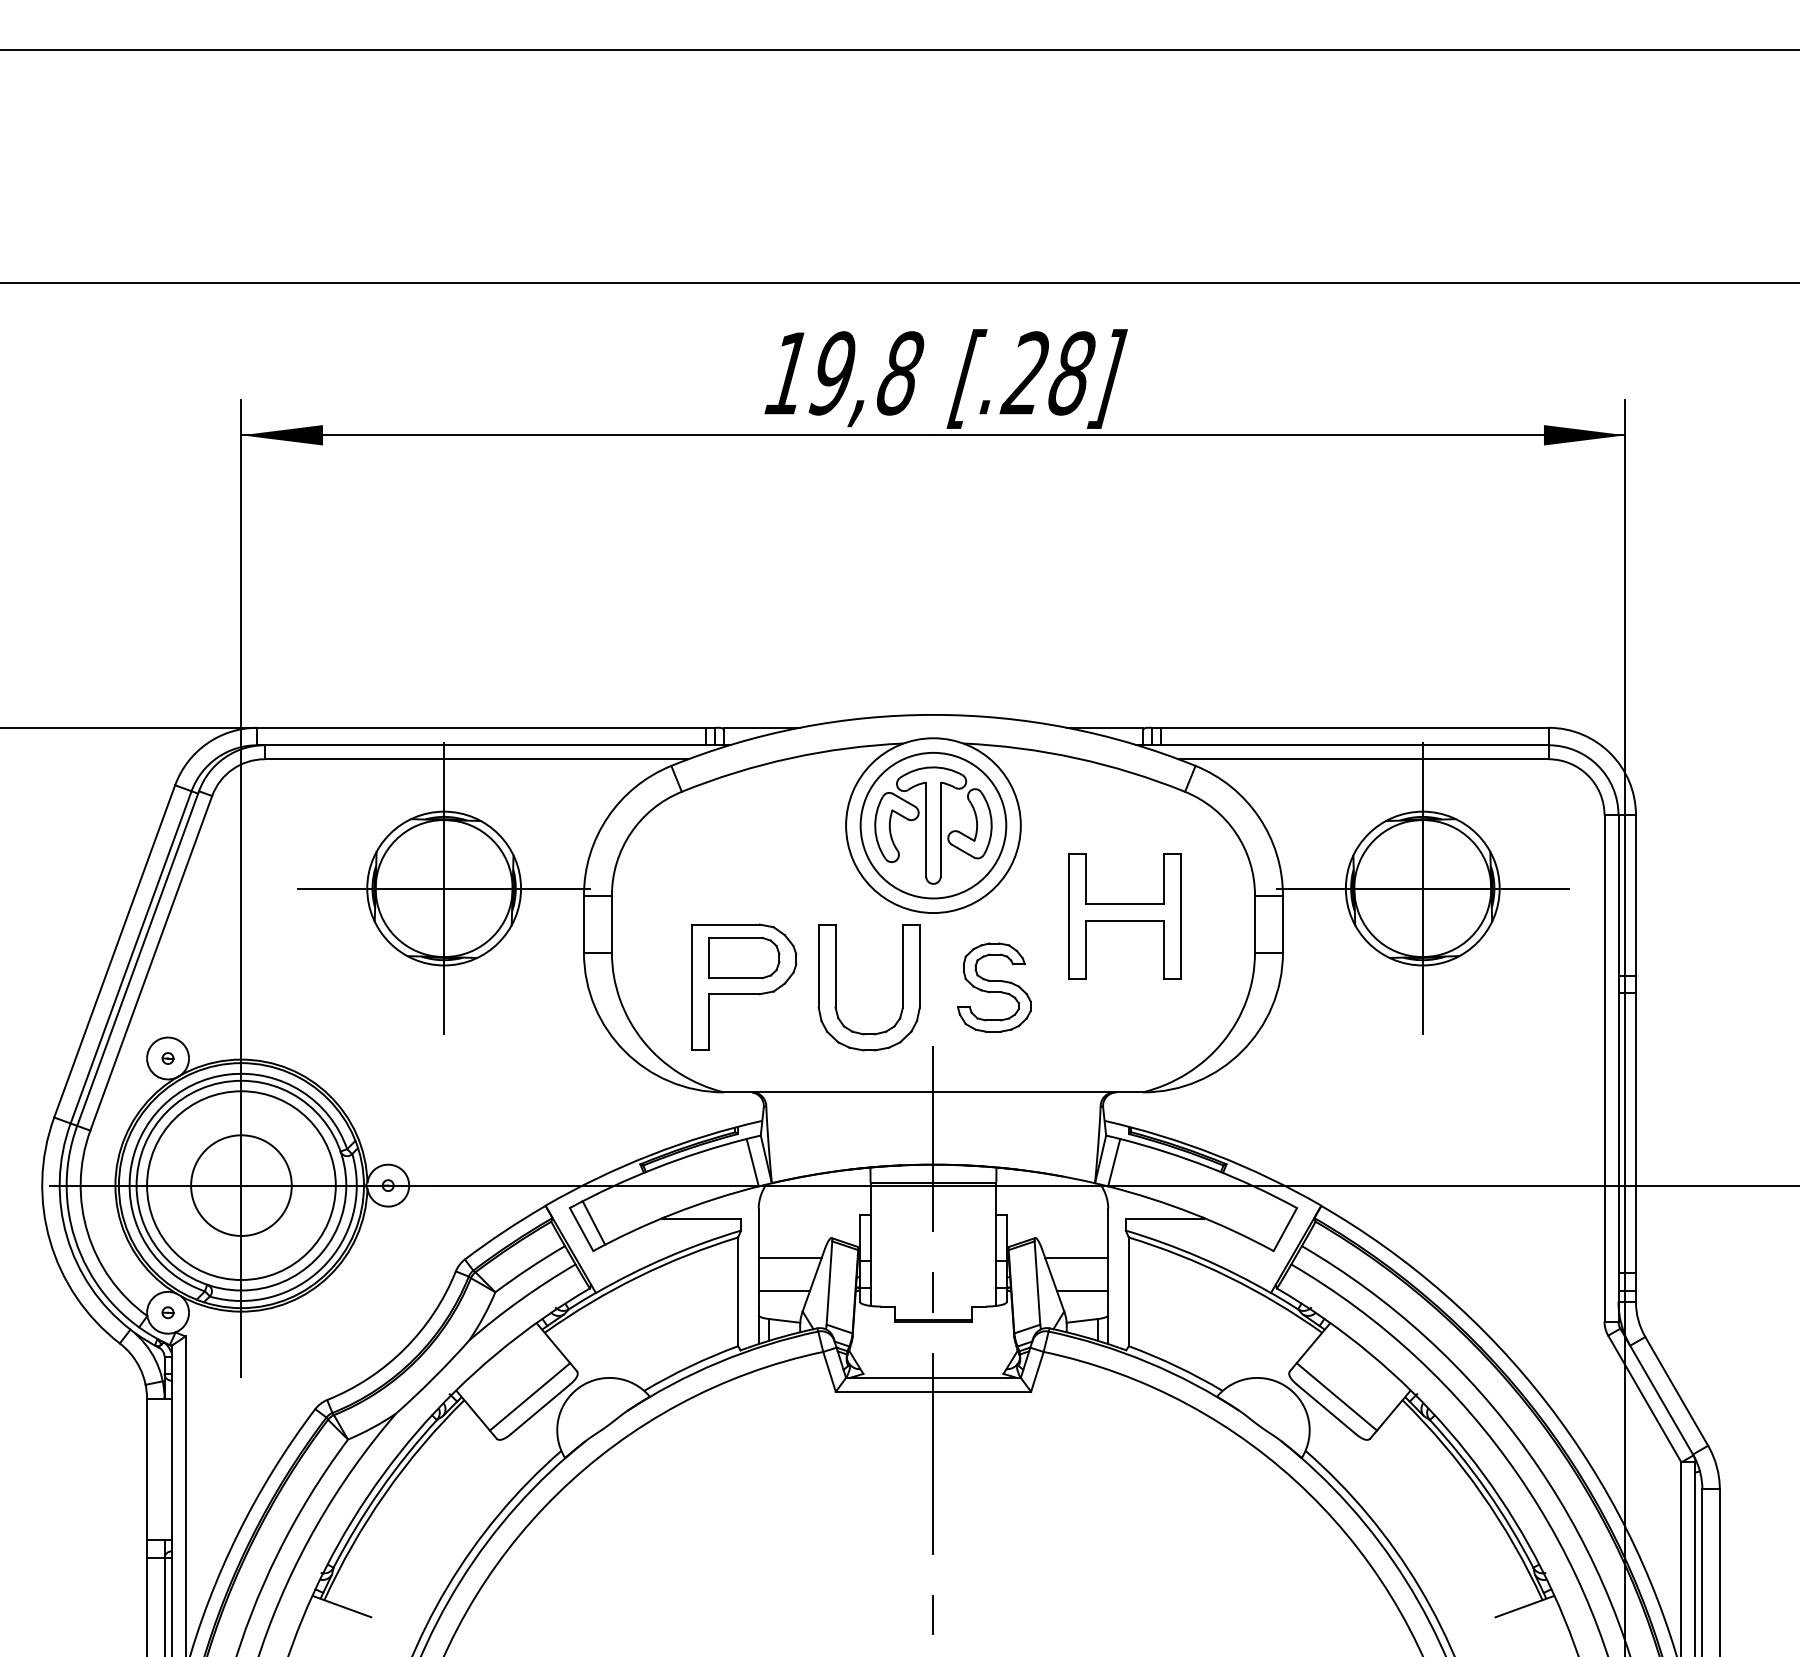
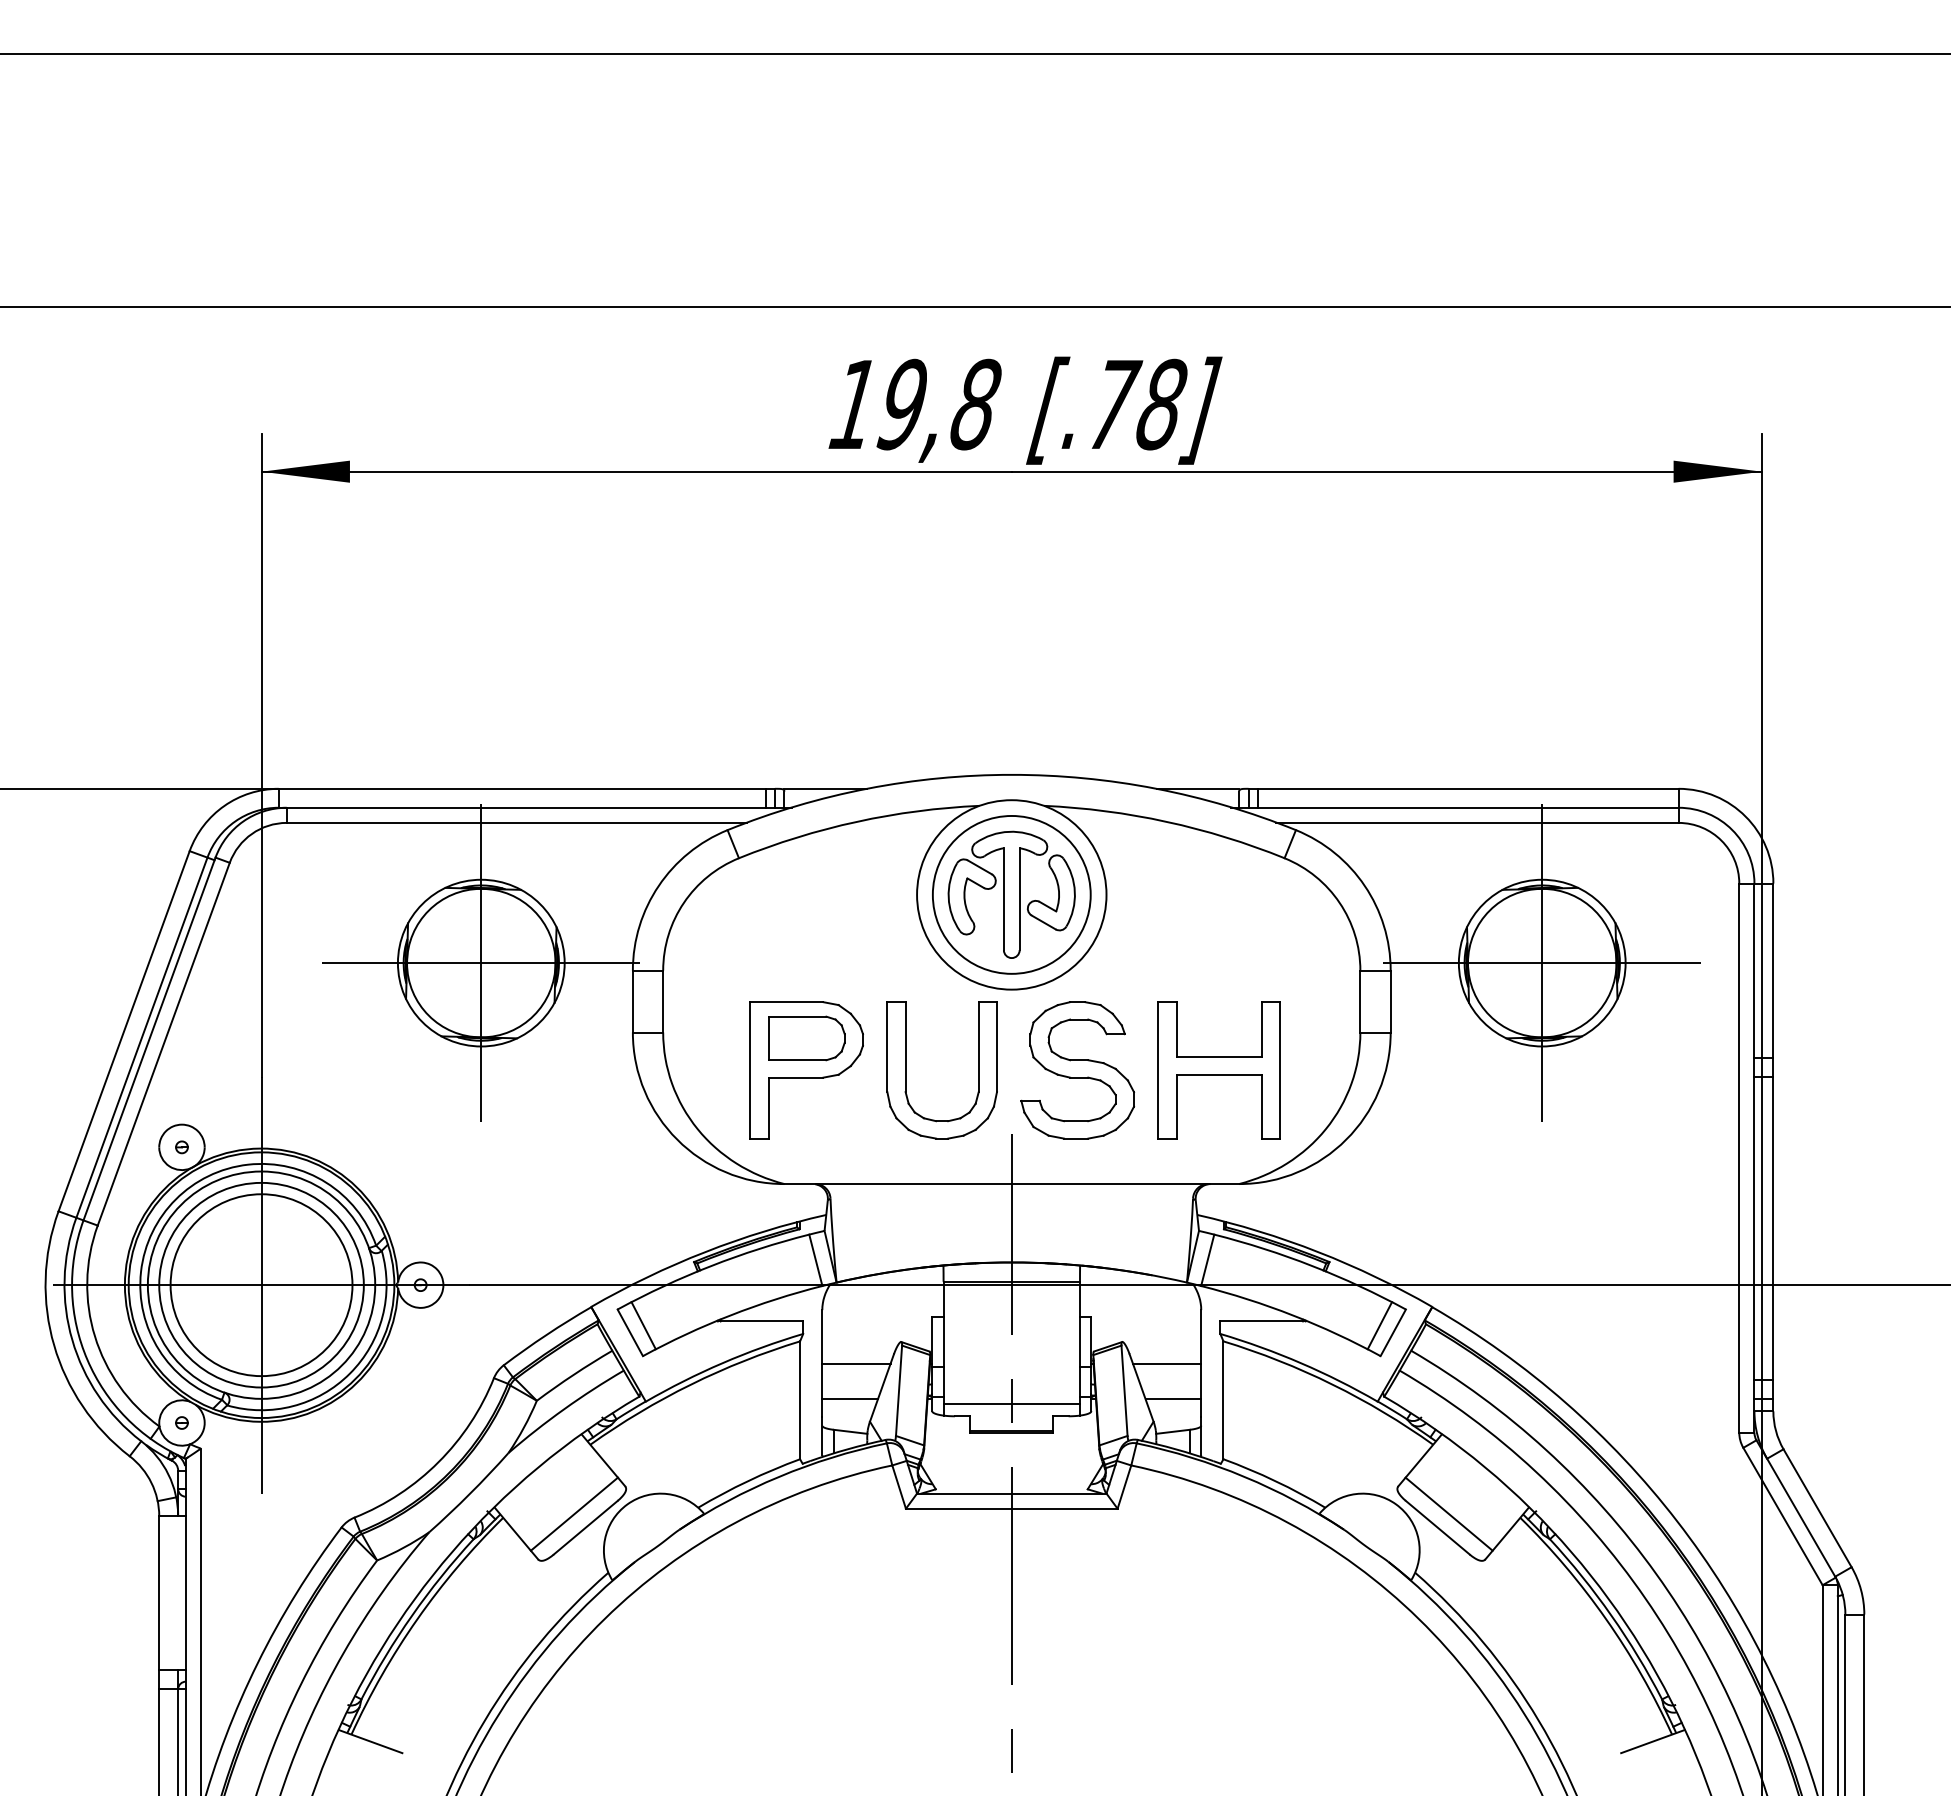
text: (1027, 372) -> (1113, 403), [.28] -> [.78]
part: (1124, 916) -> (1218, 1070), moved
part: (994, 987) -> (1077, 1070), size x1.43
circle: (241, 1185) -> (261, 1285), size x1.67
line: (1272, 1222) -> (1379, 1325), added
line: (933, 1295) -> (1011, 1404), added

